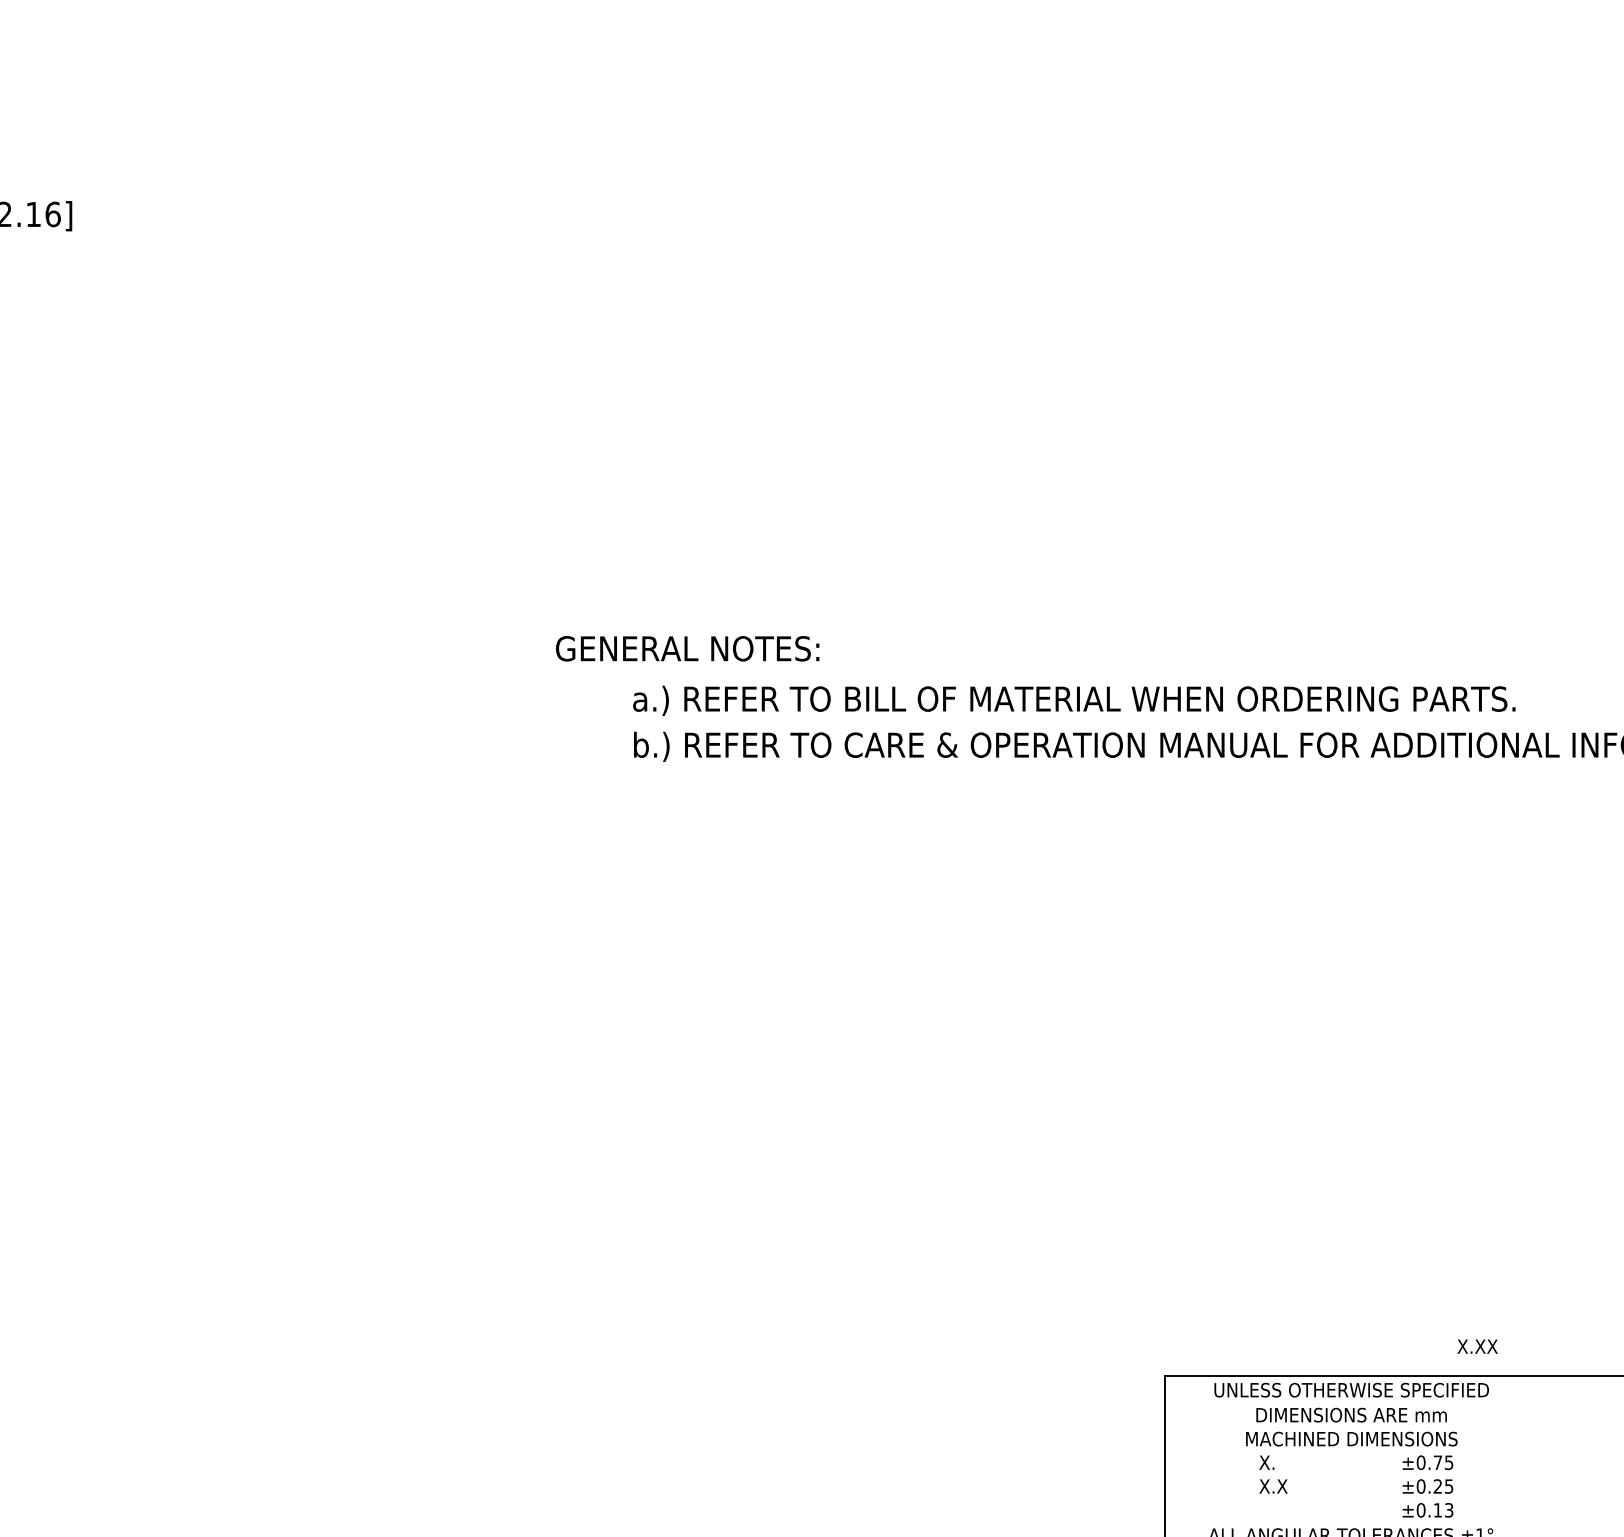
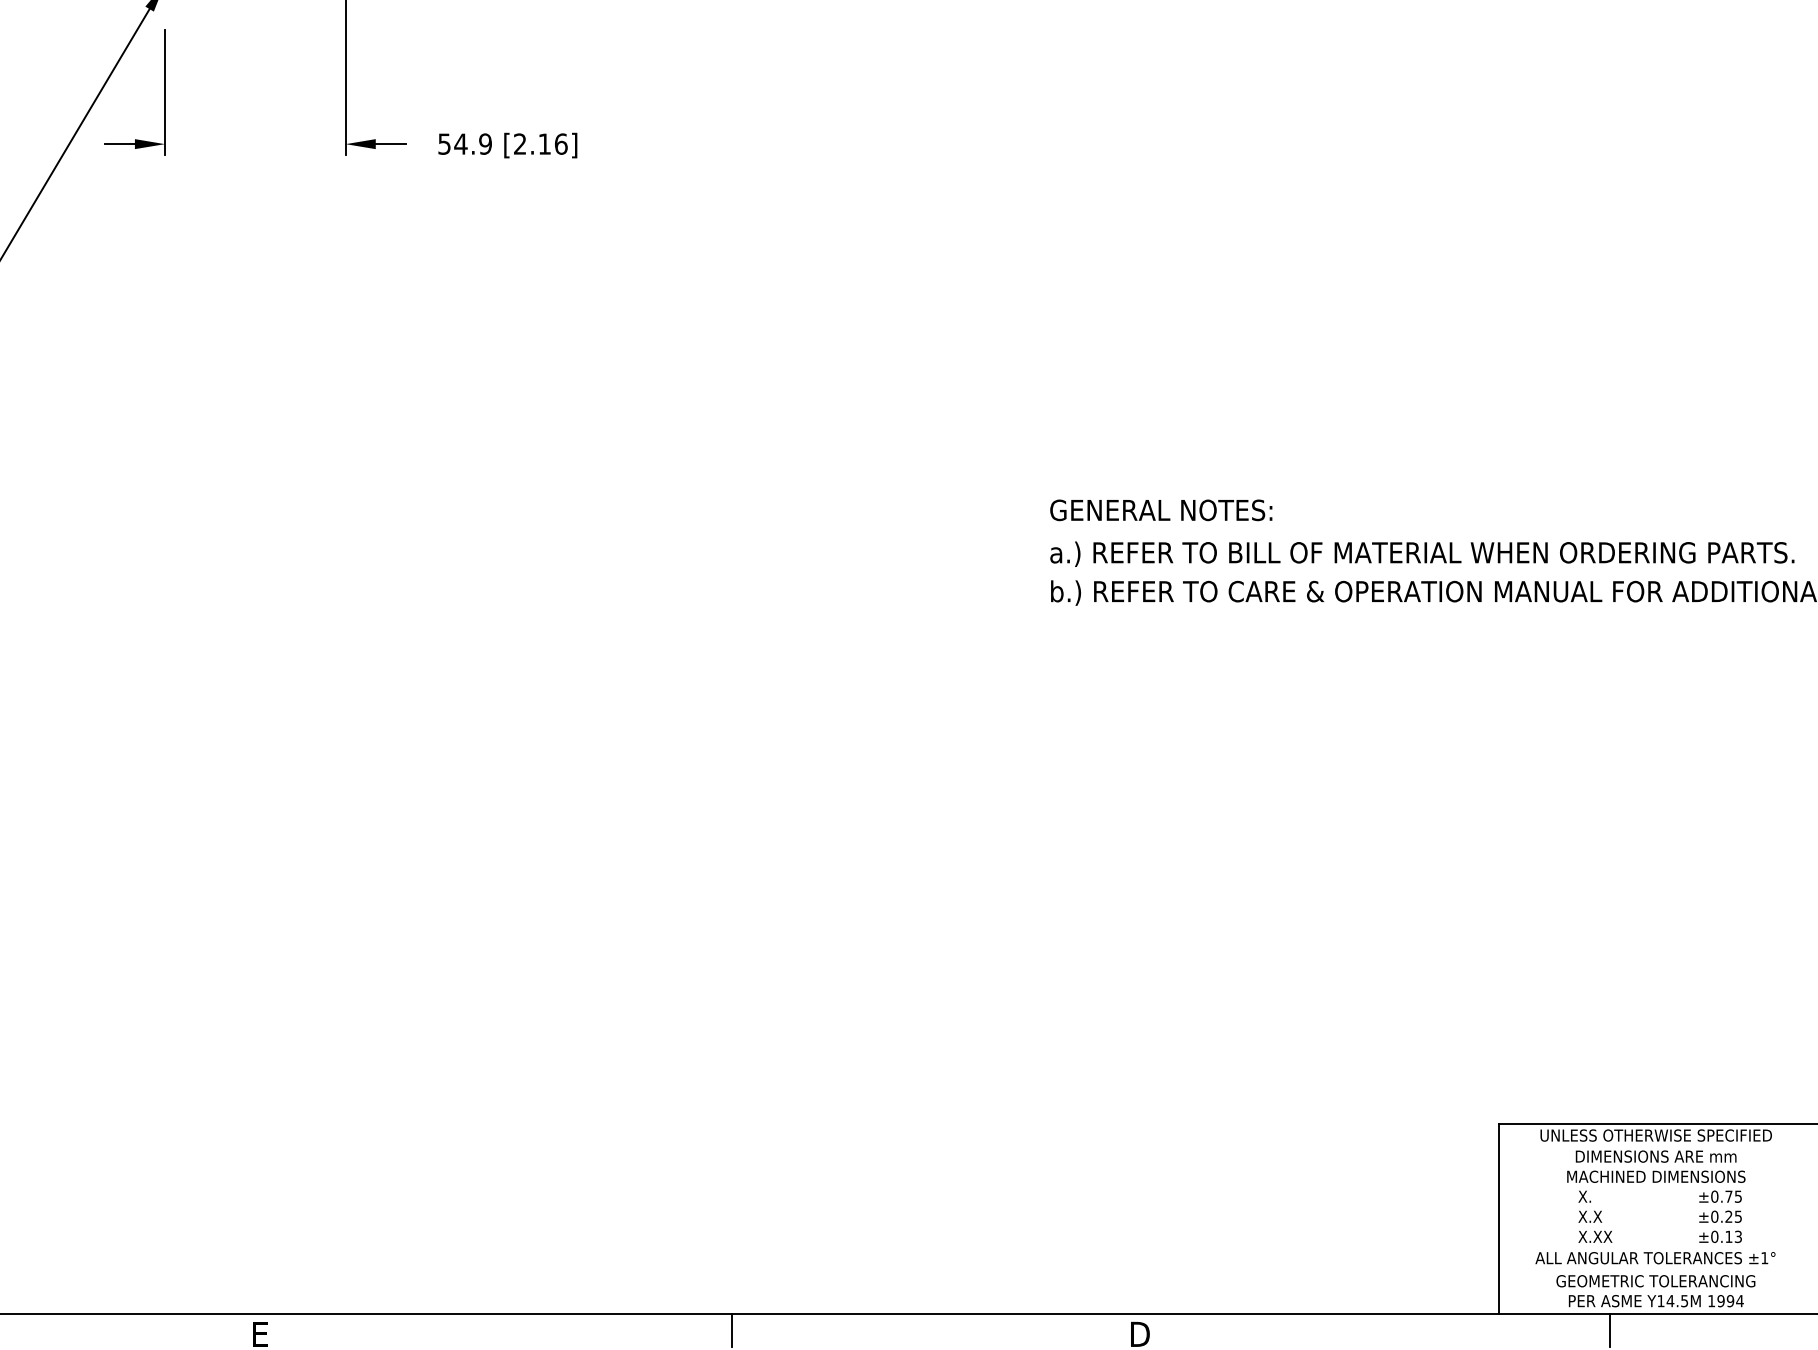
text: (687, 648) -> (1161, 510), moved
text: (1477, 1346) -> (1595, 1236), moved

